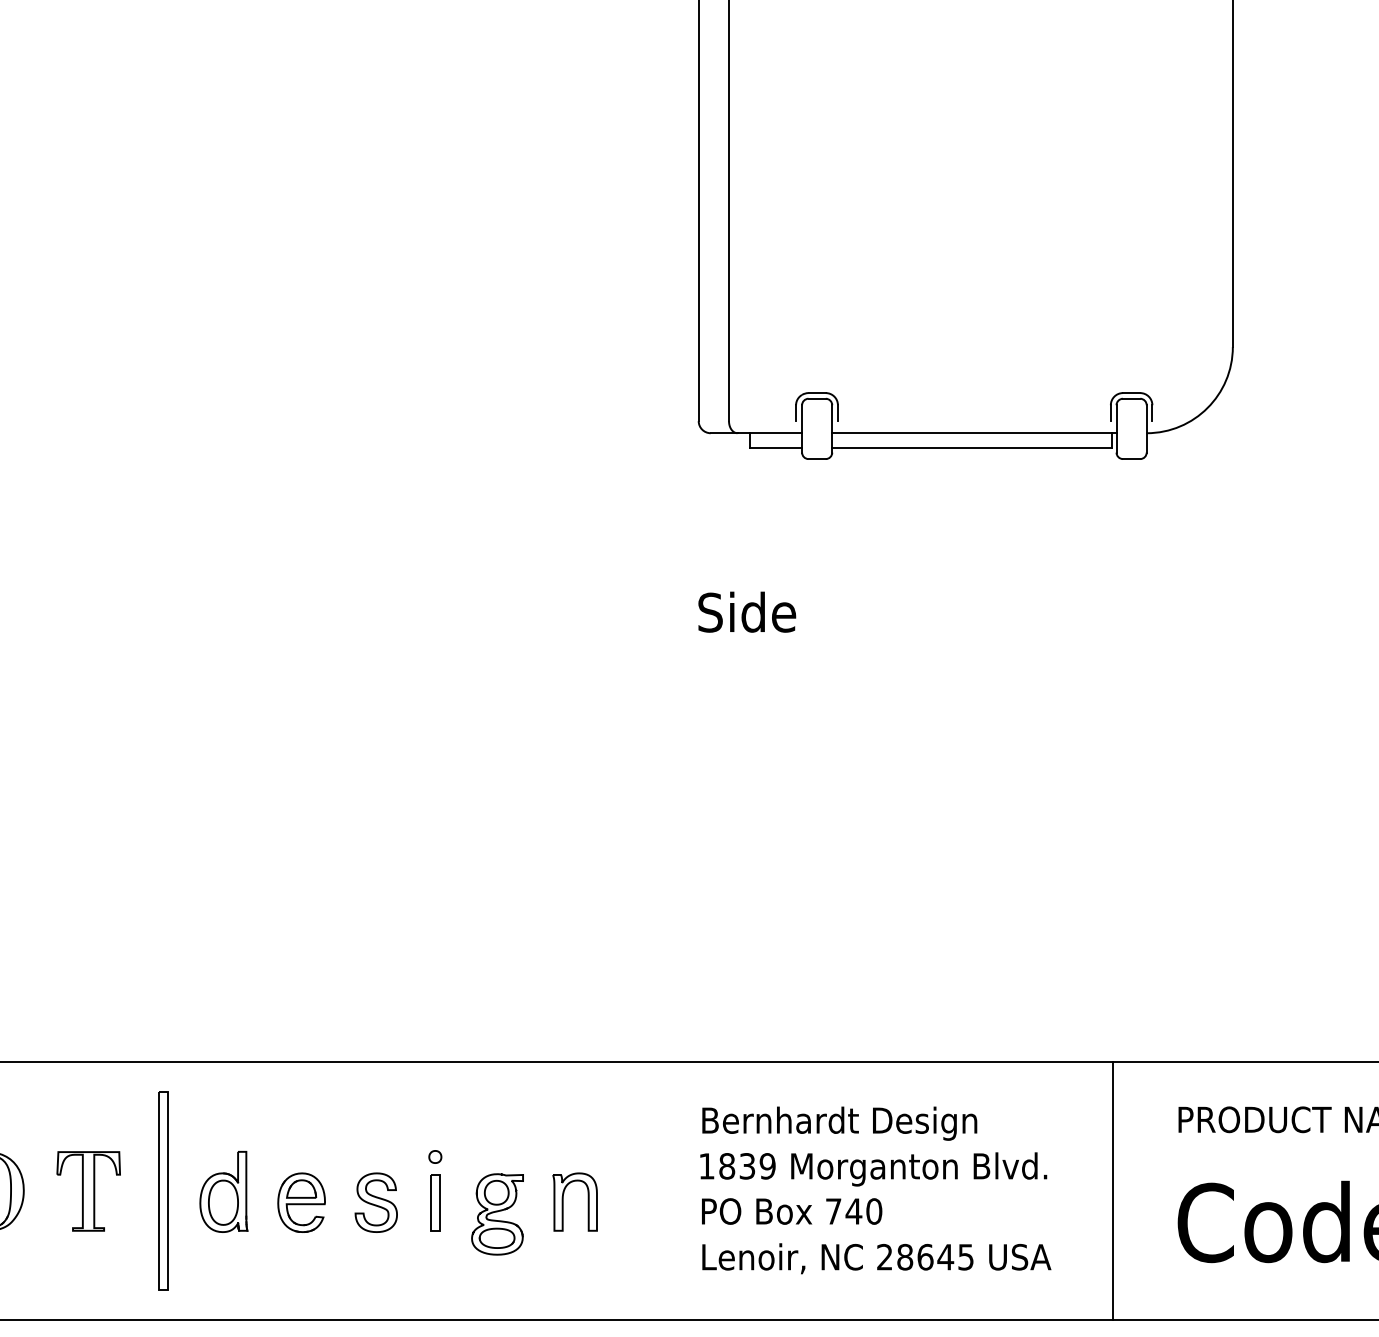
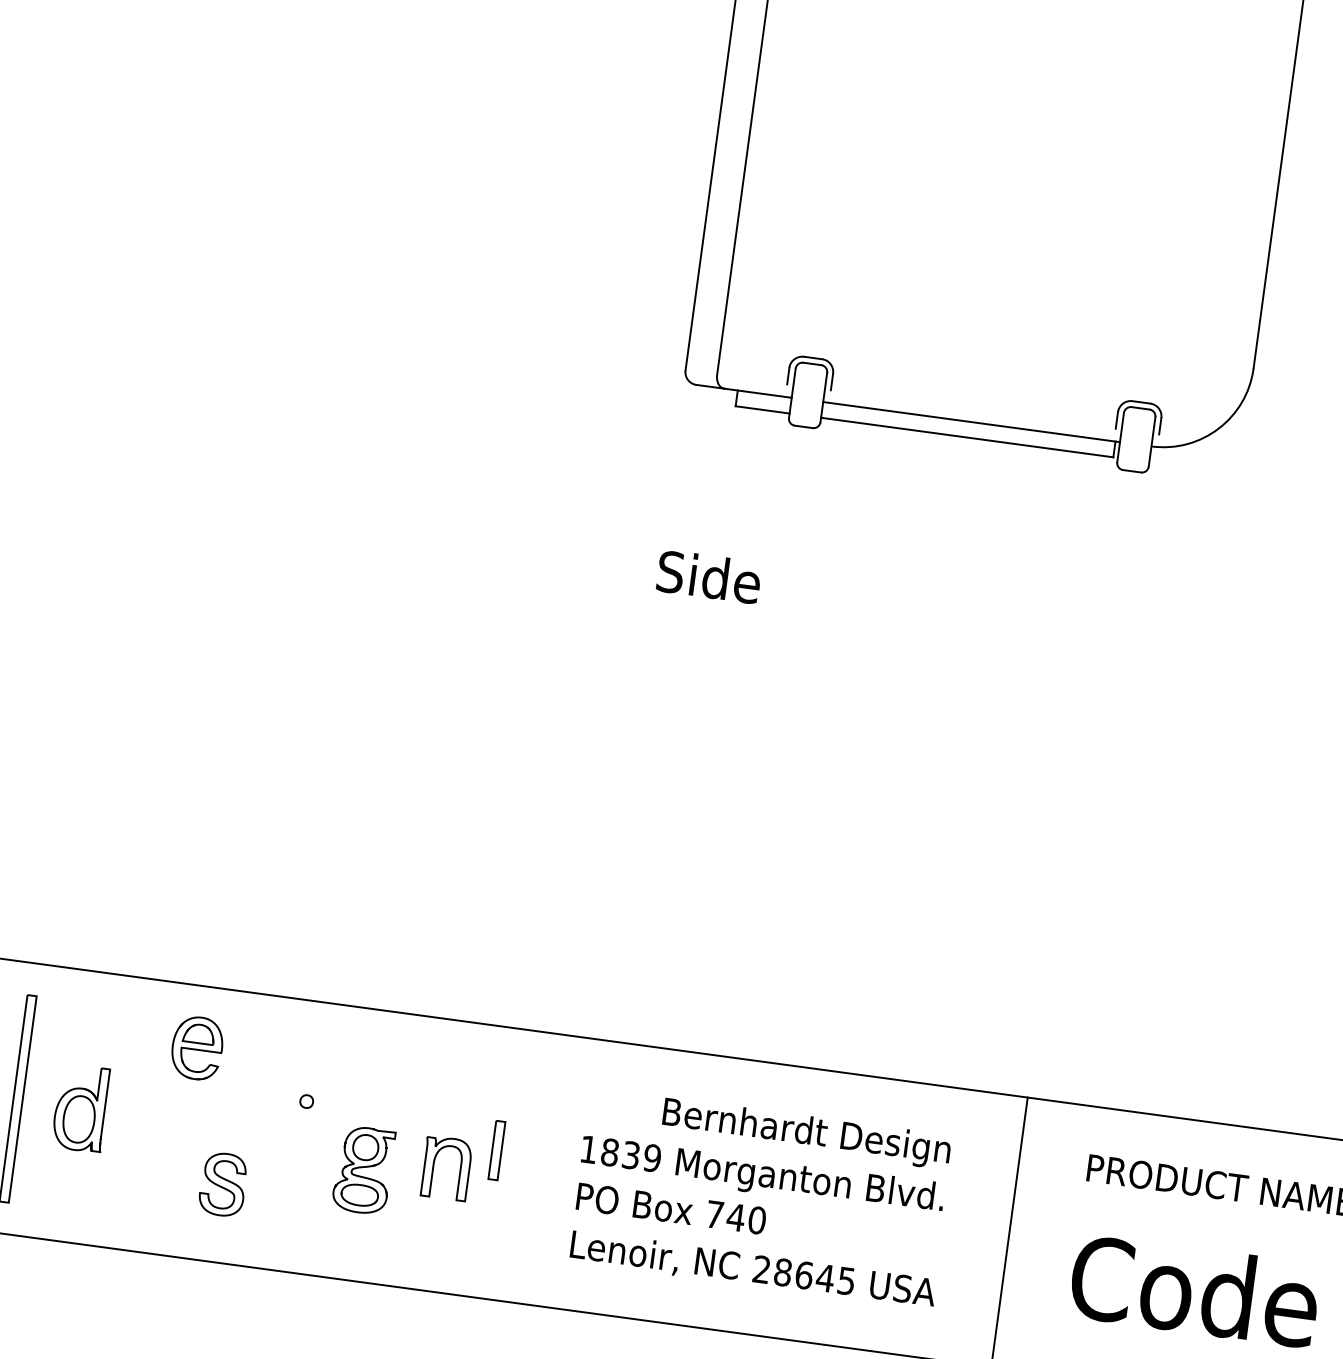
text: (839, 1123) -> (806, 1133), moved
part: (301, 1202) -> (197, 1047), moved
part: (375, 1202) -> (222, 1184), moved
part: (435, 1202) -> (496, 1150), moved

